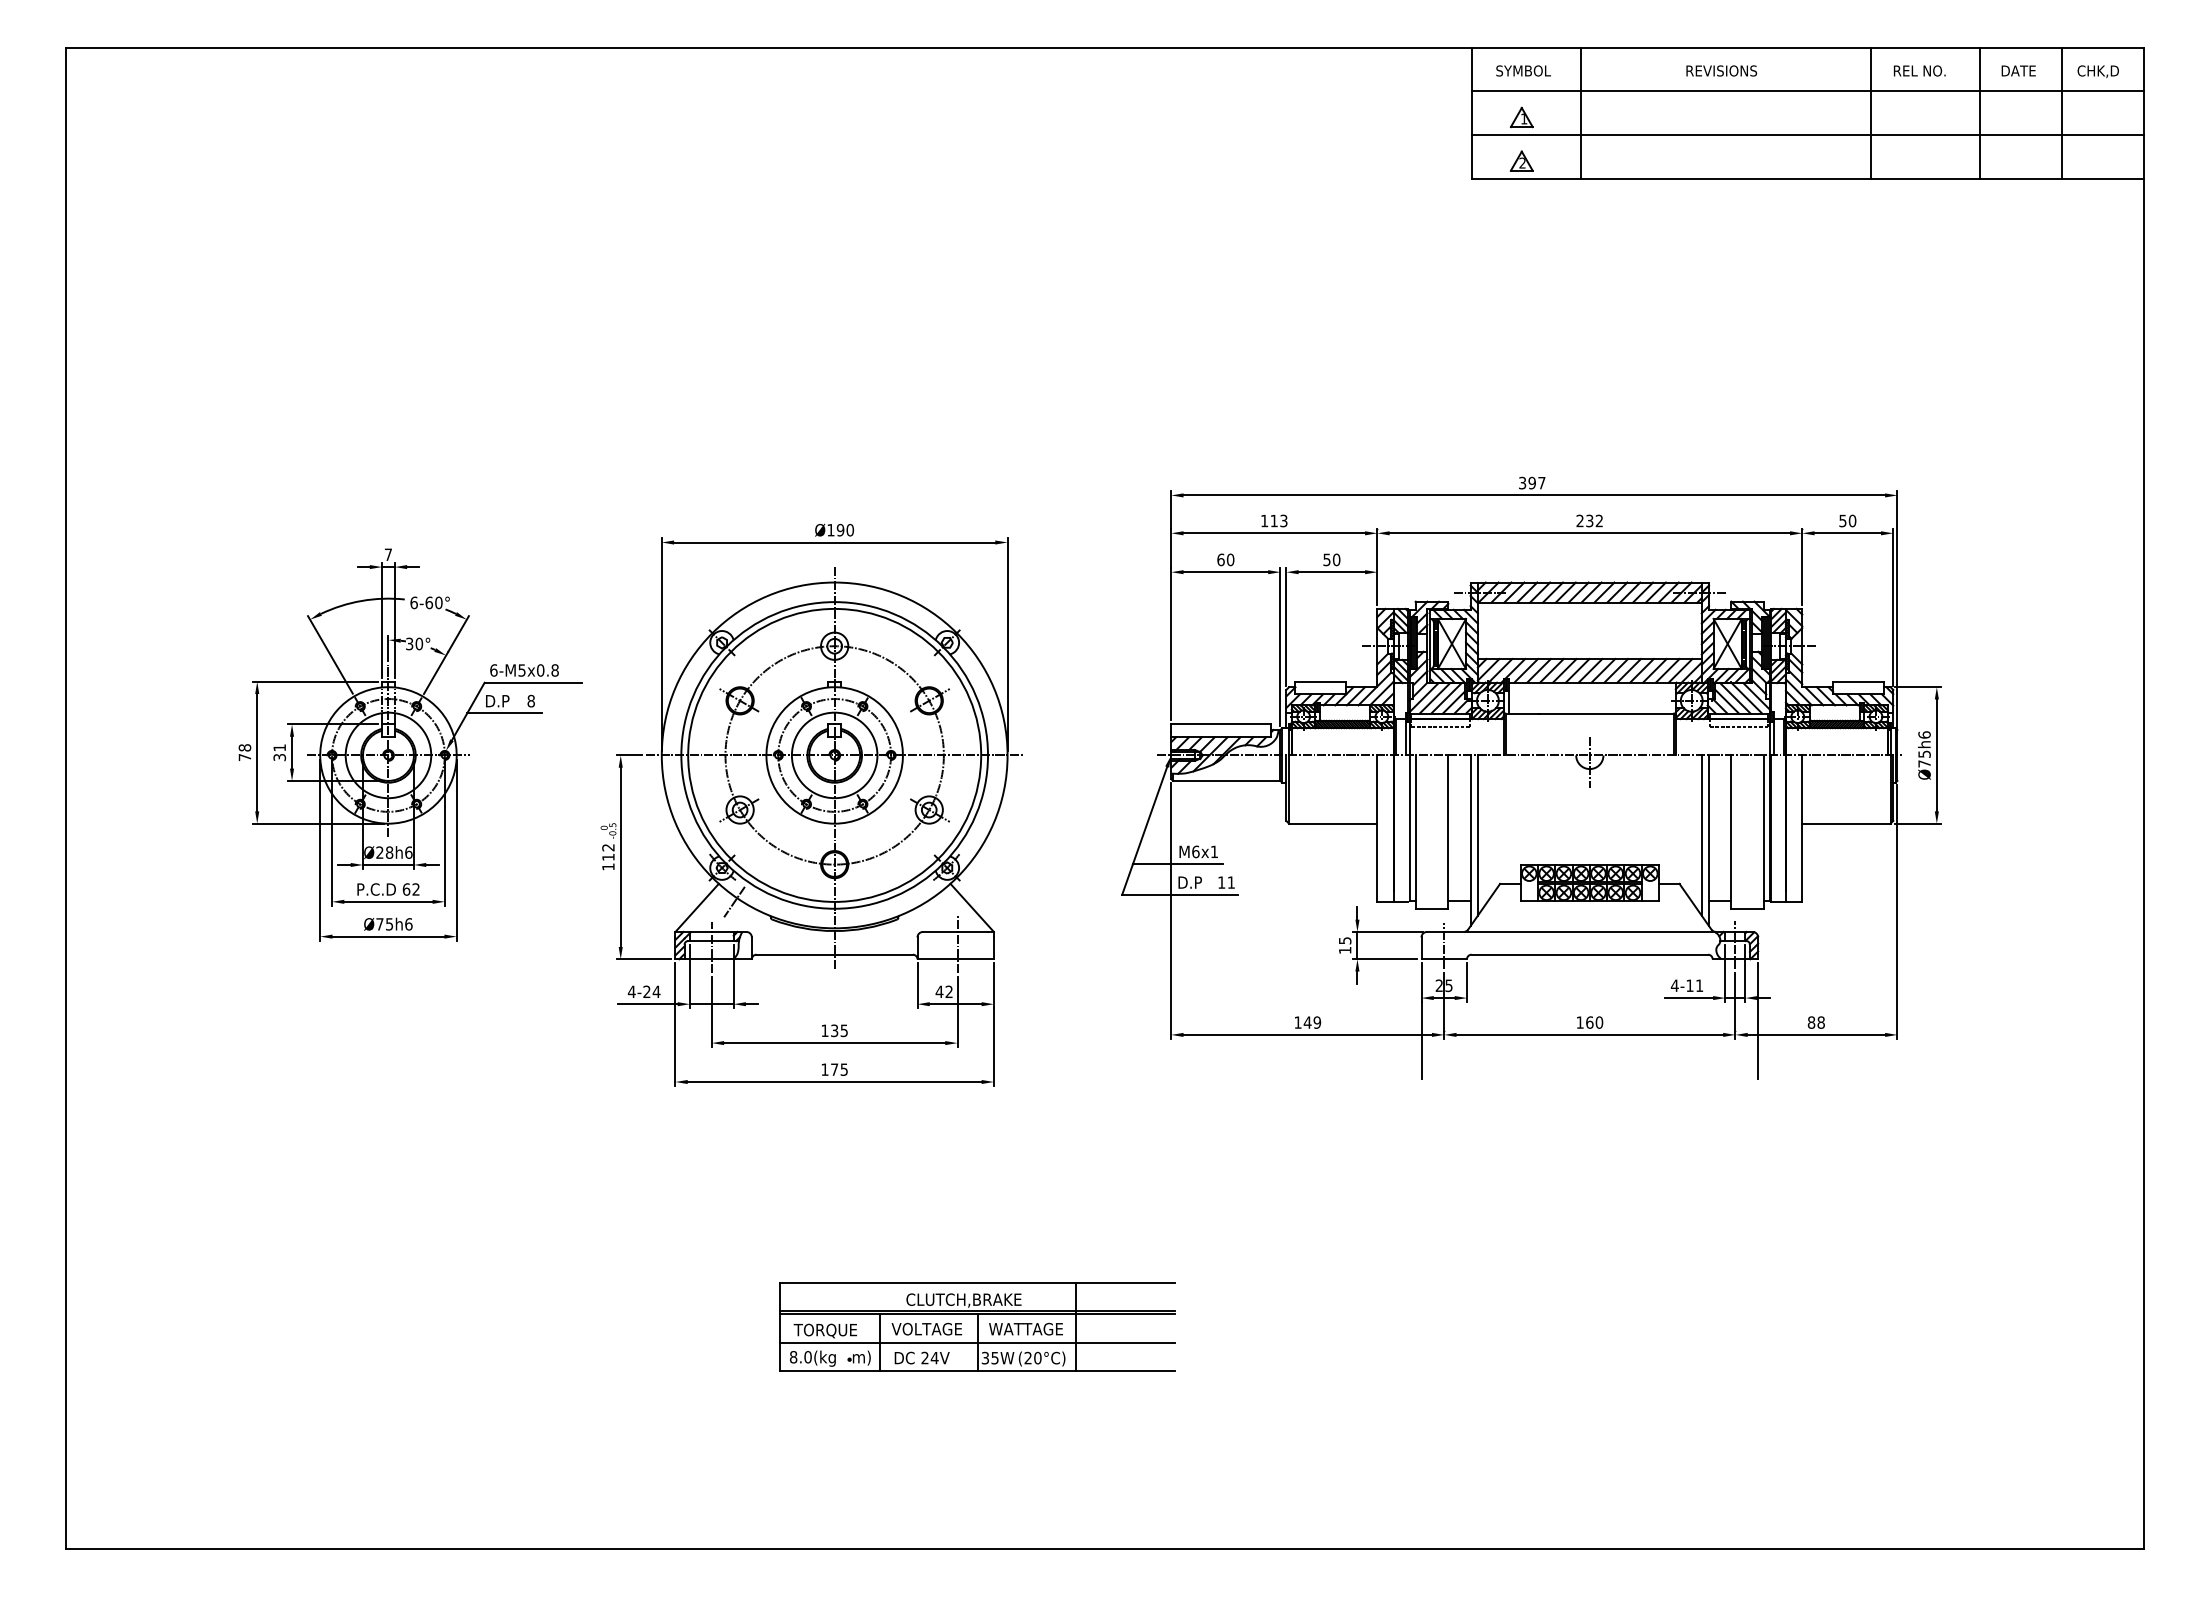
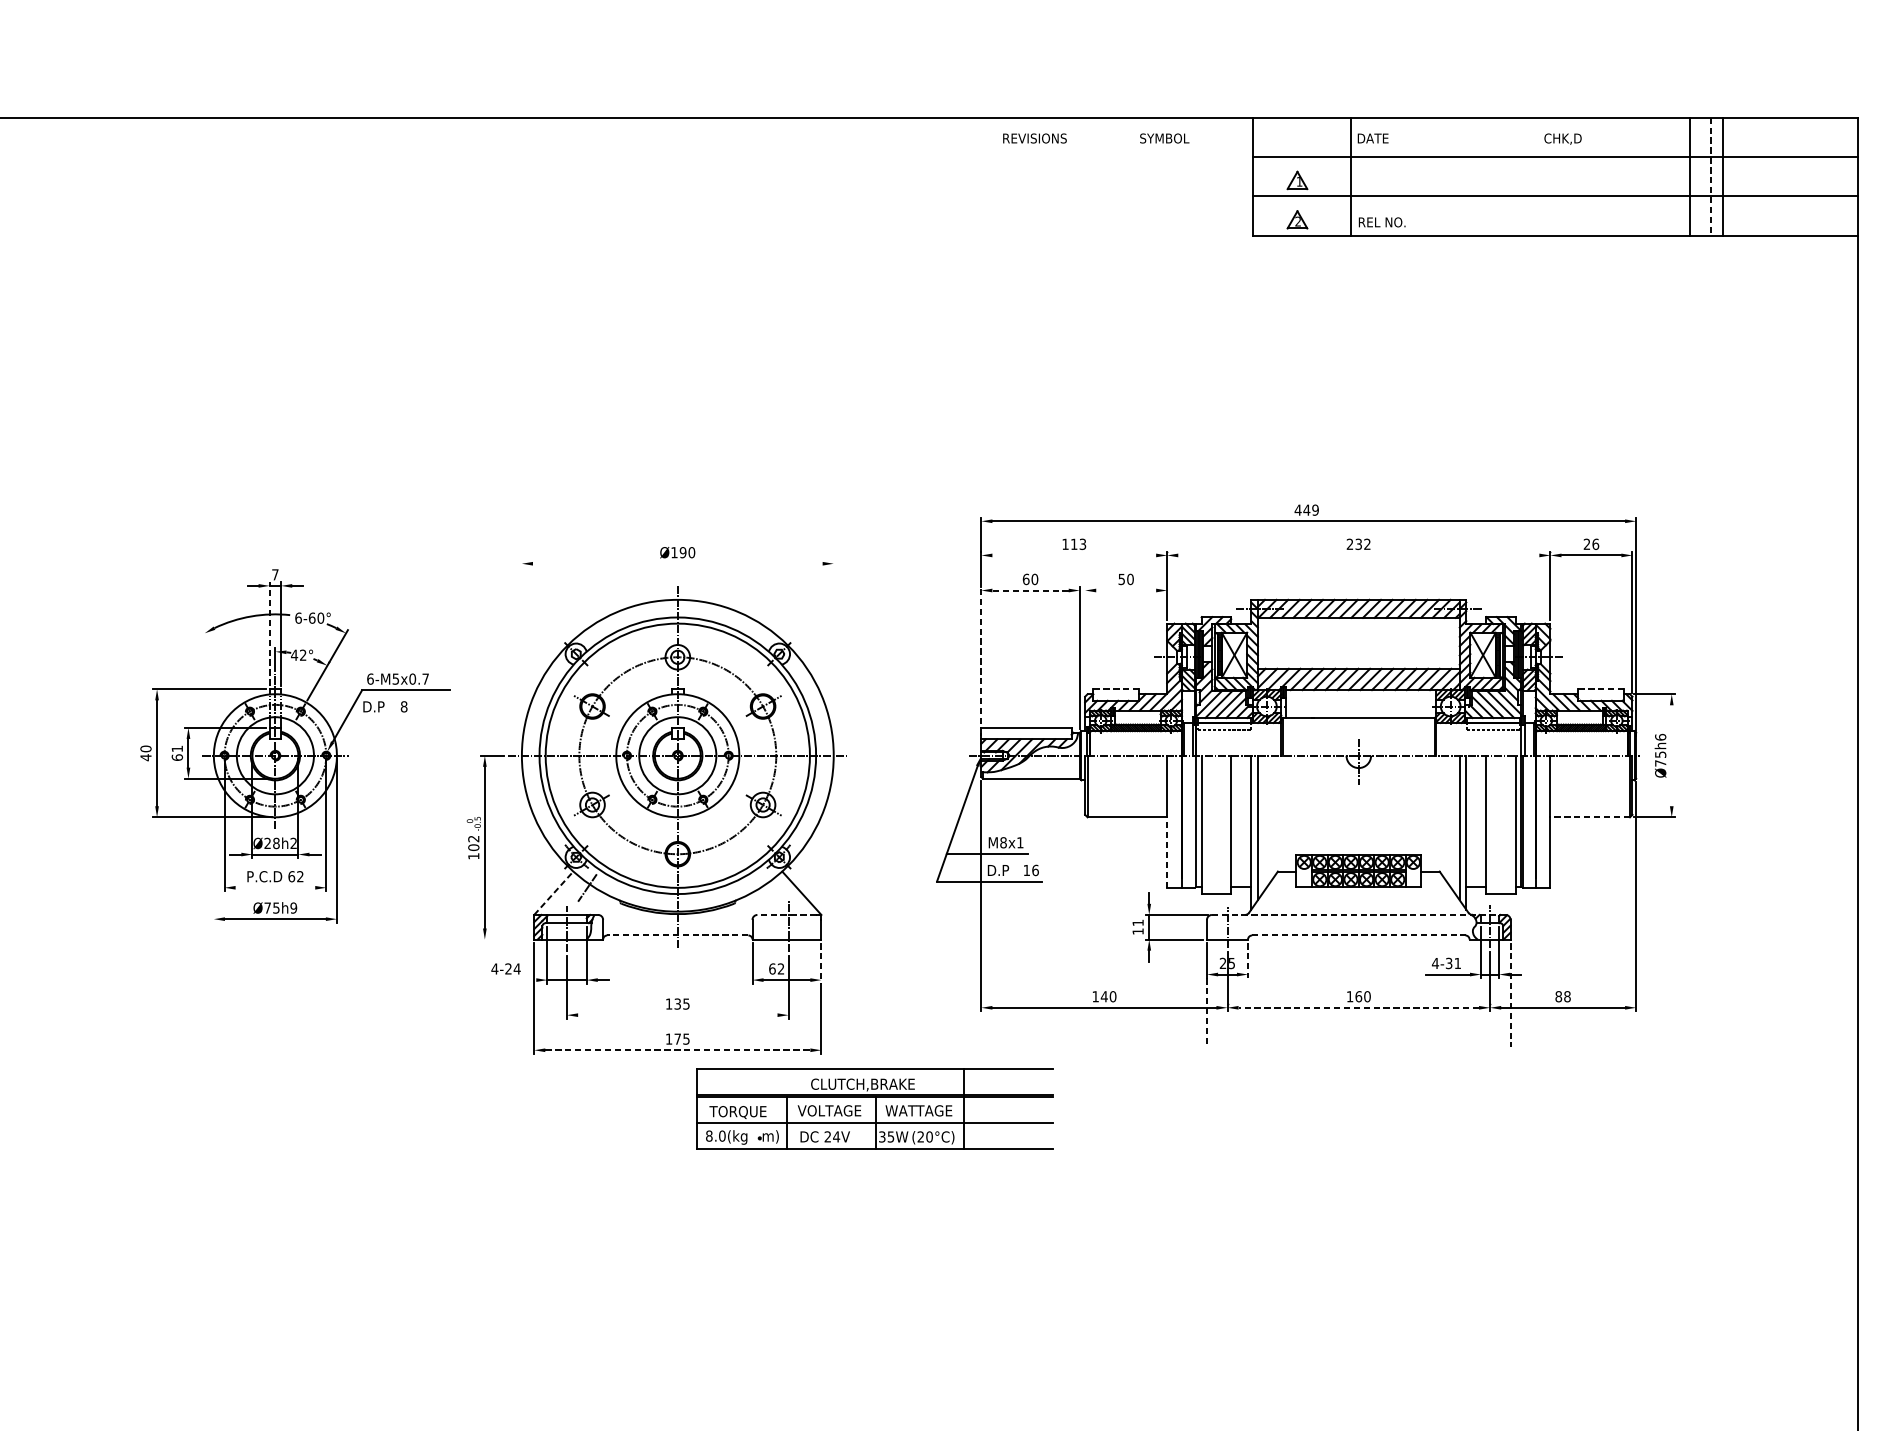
text: (1523, 70) -> (1164, 138), moved
text: (1721, 70) -> (1034, 138), moved
text: (1919, 70) -> (1381, 221), moved
text: (2018, 70) -> (1372, 138), moved
text: (2097, 71) -> (1562, 138), moved
line: (1870, 112) -> (1689, 175), moved
line: (2061, 112) -> (1722, 175), moved
line: (1979, 113) -> (1710, 176), solid -> dashed
text: (1531, 482) -> (1306, 509), 397 -> 449
text: (1847, 520) -> (1591, 543), 50 -> 26
line: (1274, 533) -> (1074, 555), removed
line: (1589, 533) -> (1358, 555), removed
line: (834, 542) -> (677, 563), removed
line: (1225, 572) -> (1030, 590), solid -> dashed
line: (1331, 572) -> (1125, 590), removed
line: (382, 619) -> (270, 633), solid -> dashed
line: (1286, 626) -> (1085, 639), removed
text: (414, 643) -> (298, 654), 30° -> 42°
line: (1171, 643) -> (981, 654), solid -> dashed
line: (661, 644) -> (521, 655), removed
line: (1007, 644) -> (833, 655), removed
line: (330, 654) -> (223, 664), removed
text: (554, 670) -> (425, 679), 6-M5x0.8 -> 6-M5x0.7
line: (1321, 681) -> (1116, 689), solid -> dashed
line: (1858, 681) -> (1601, 689), solid -> dashed
line: (504, 713) -> (380, 717), removed
text: (244, 752) -> (145, 753), 78 -> 40
line: (1936, 755) -> (1671, 755), removed
text: (279, 757) -> (177, 757), 31 -> 61
line: (1845, 823) -> (1589, 817), solid -> dashed
line: (320, 849) -> (214, 840), removed
text: (1195, 851) -> (1003, 842), M6x1 -> M8x1
text: (408, 852) -> (293, 843), Ø28h6 -> Ø28h2
text: (608, 857) -> (473, 847), 112 -> 102
line: (1377, 862) -> (1167, 852), solid -> dashed
text: (1231, 882) -> (1035, 870), 11 -> 16
line: (388, 901) -> (275, 887), removed
line: (697, 907) -> (554, 892), solid -> dashed
text: (408, 924) -> (293, 908), Ø75h6 -> Ø75h9
line: (955, 931) -> (786, 914), solid -> dashed
line: (1589, 931) -> (1358, 914), solid -> dashed
text: (1345, 940) -> (1138, 922), 15 -> 11
line: (834, 954) -> (677, 935), solid -> dashed
line: (1590, 954) -> (1359, 935), solid -> dashed
line: (643, 959) -> (505, 939), removed
line: (1466, 983) -> (1247, 961), solid -> dashed
text: (1689, 985) -> (1448, 963), 4-11 -> 4-31
line: (993, 986) -> (821, 964), solid -> dashed
text: (939, 991) -> (772, 968), 42 -> 62
line: (647, 1004) -> (509, 980), removed
line: (1758, 1021) -> (1510, 995), solid -> dashed
text: (1316, 1022) -> (1112, 996), 149 -> 140
line: (1589, 1034) -> (1358, 1007), solid -> dashed
line: (1421, 1041) -> (1207, 1013), solid -> dashed
line: (834, 1043) -> (677, 1015), removed
line: (834, 1082) -> (677, 1050), solid -> dashed
part: (977, 1326) -> (875, 1108), moved

